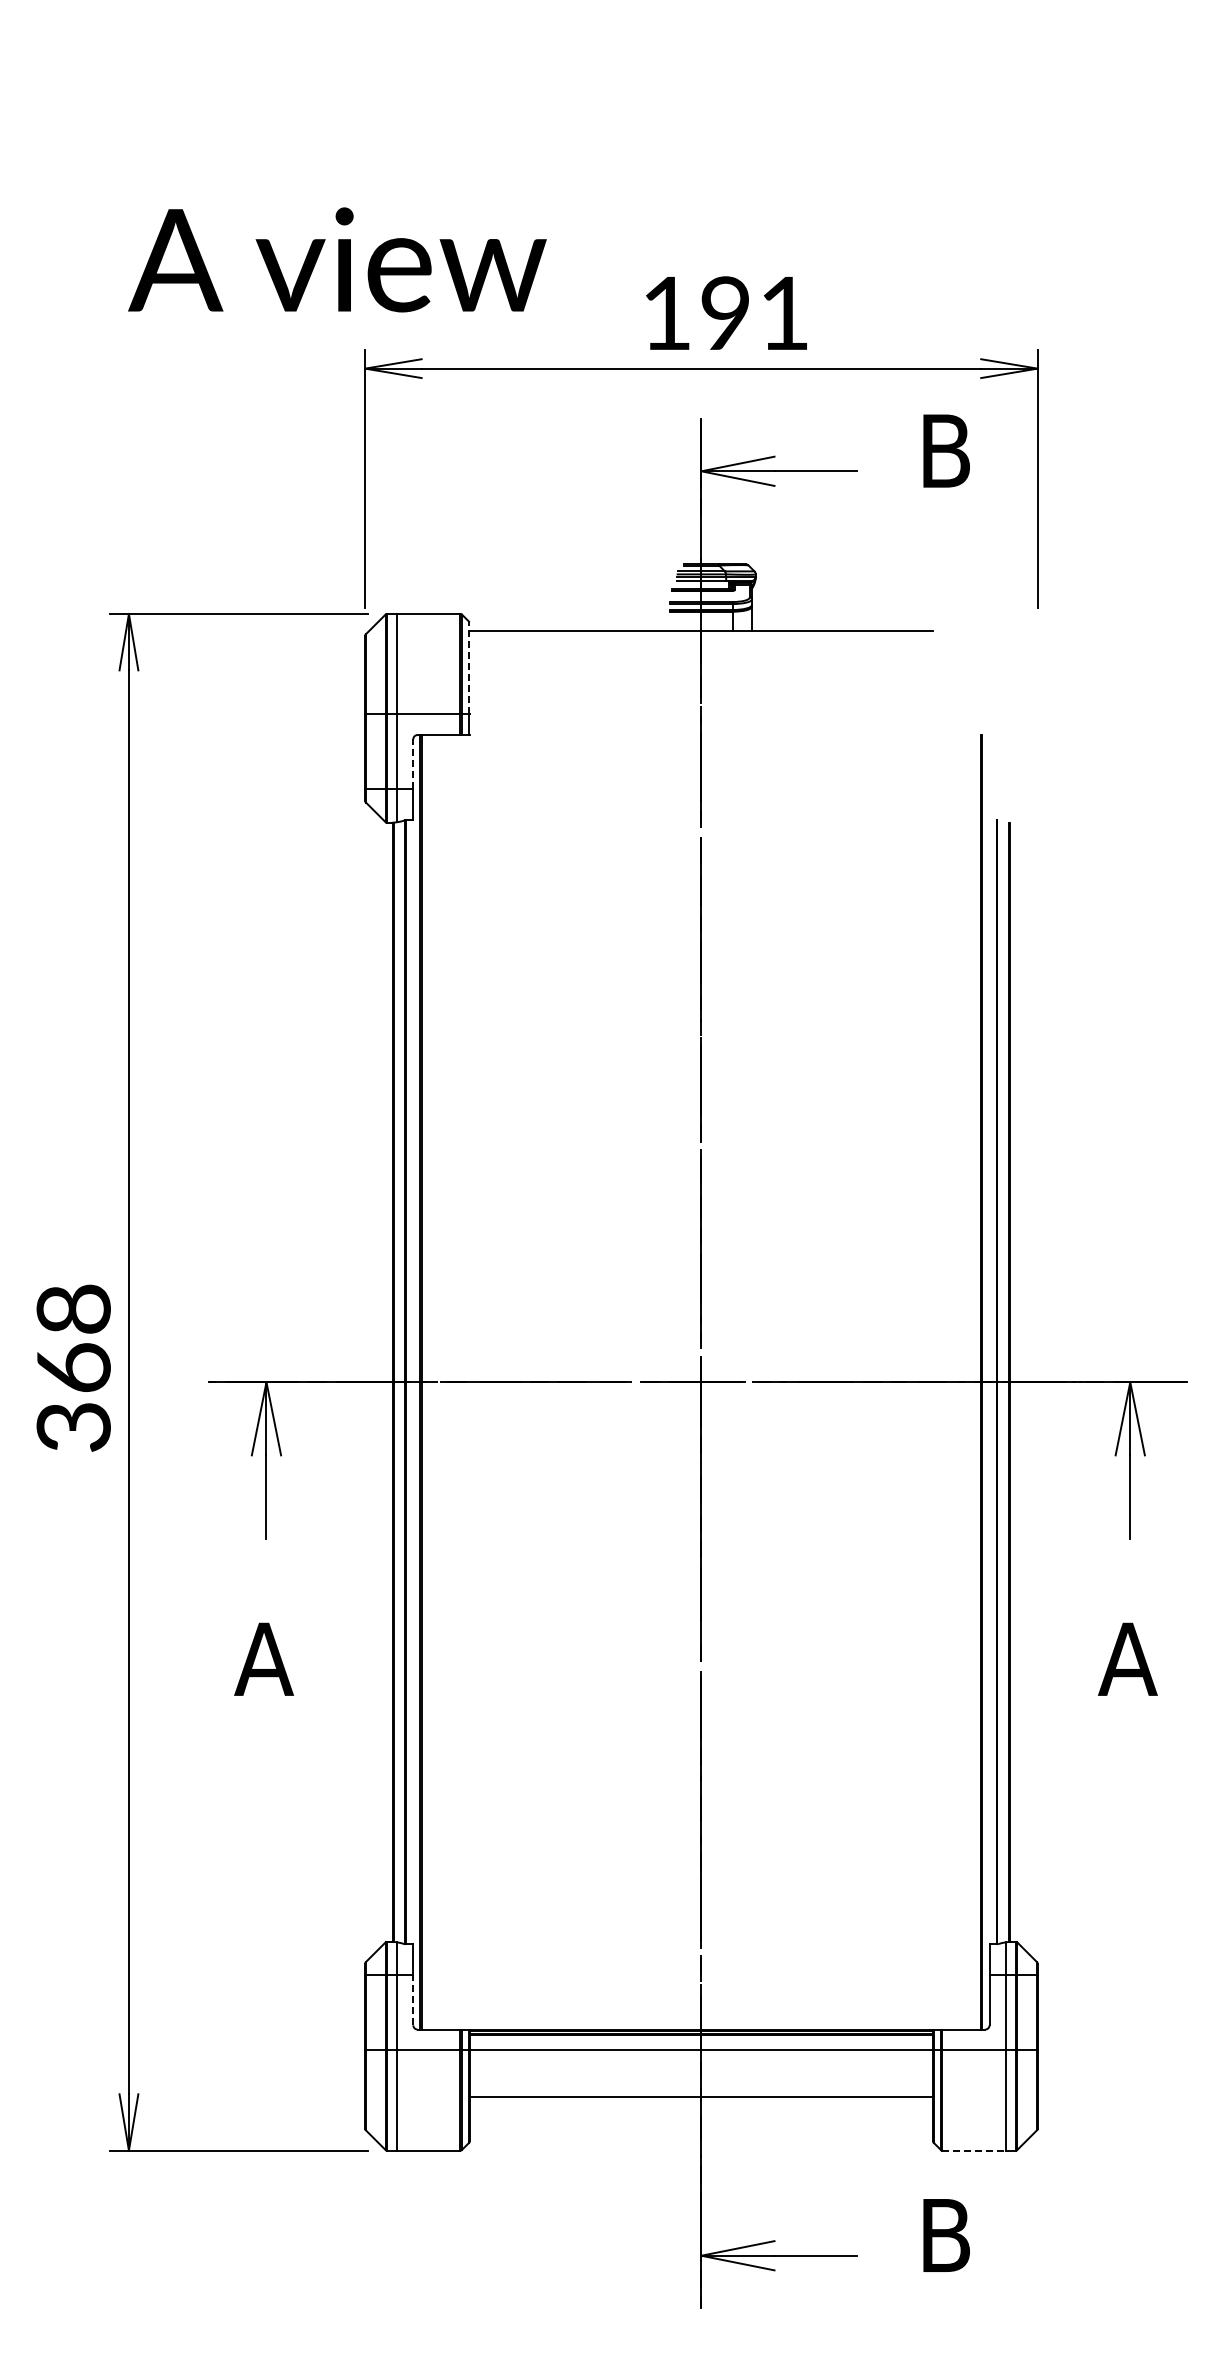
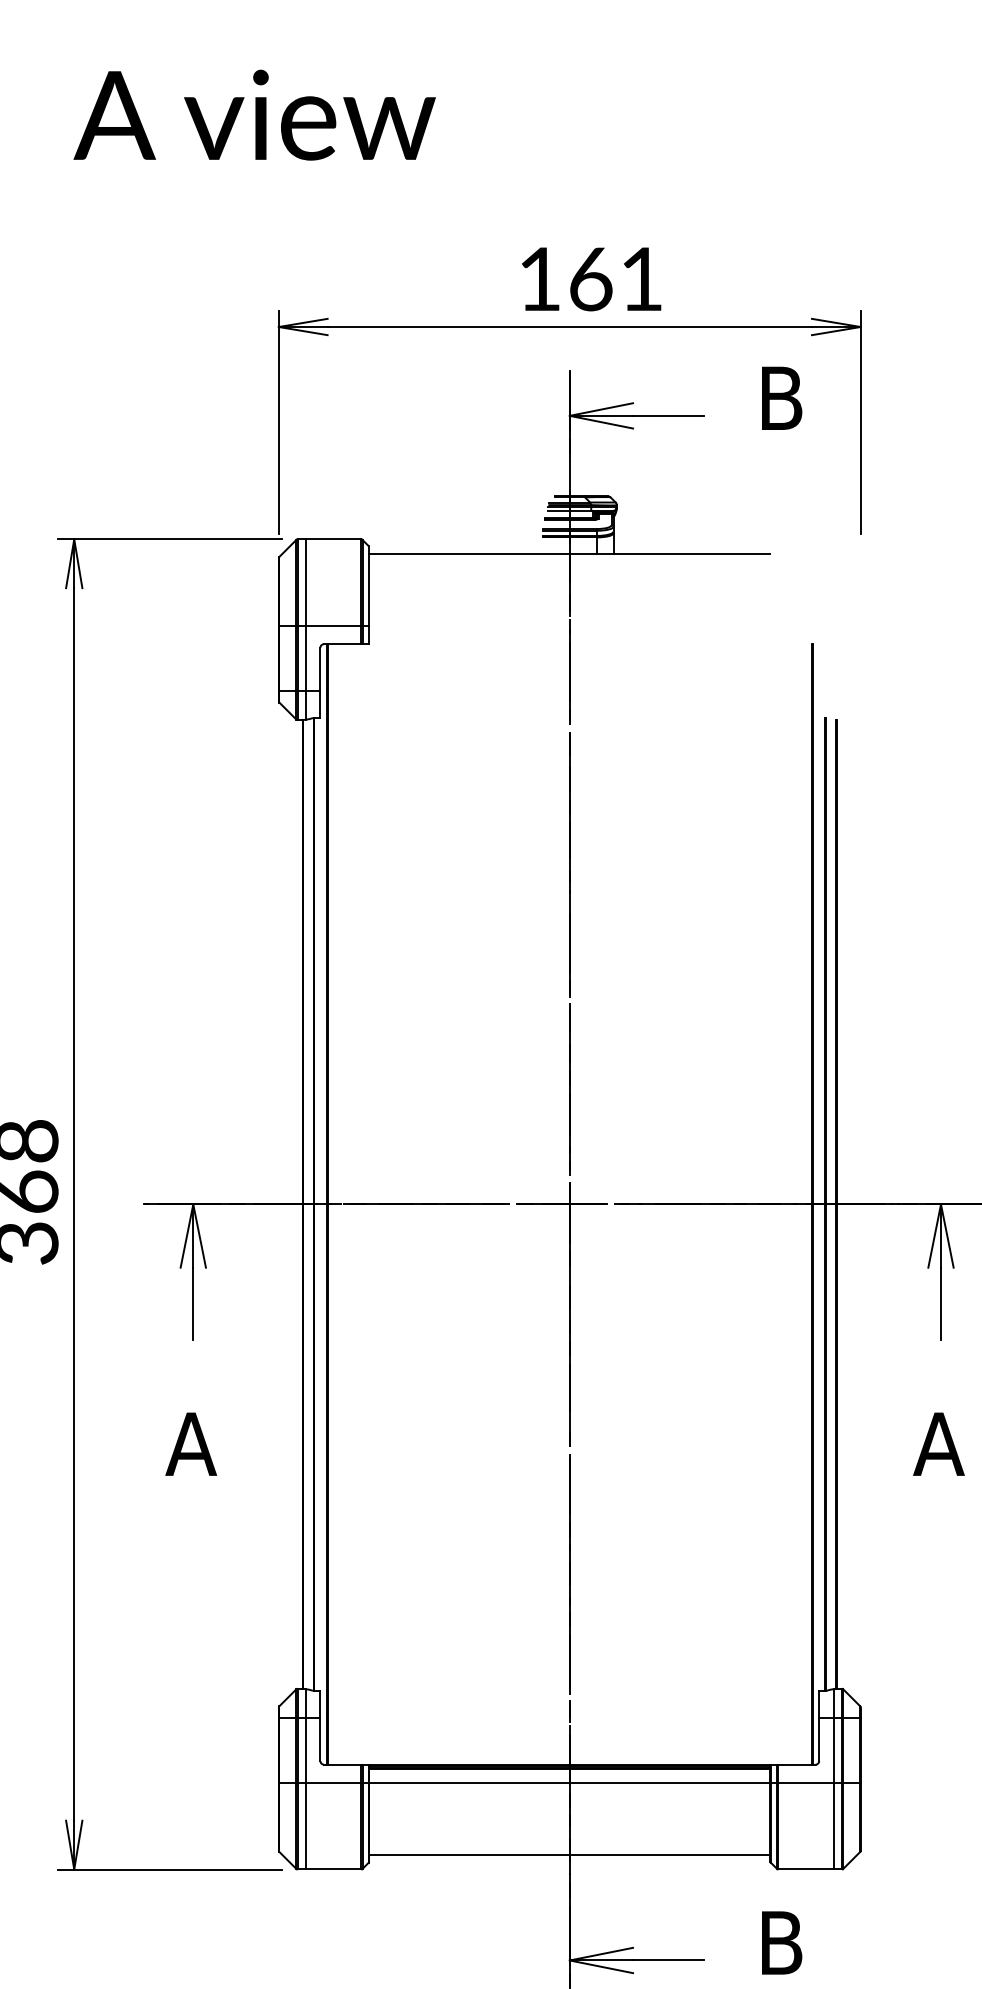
text: (337, 259) -> (254, 114), moved
text: (725, 313) -> (590, 279), 191 -> 161
line: (469, 667) -> (369, 585), dashed -> solid
line: (413, 763) -> (320, 668), dashed -> solid
line: (413, 1999) -> (320, 1738), dashed -> solid
line: (701, 2096) -> (569, 1854), moved
line: (974, 2150) -> (806, 1869), dashed -> solid

